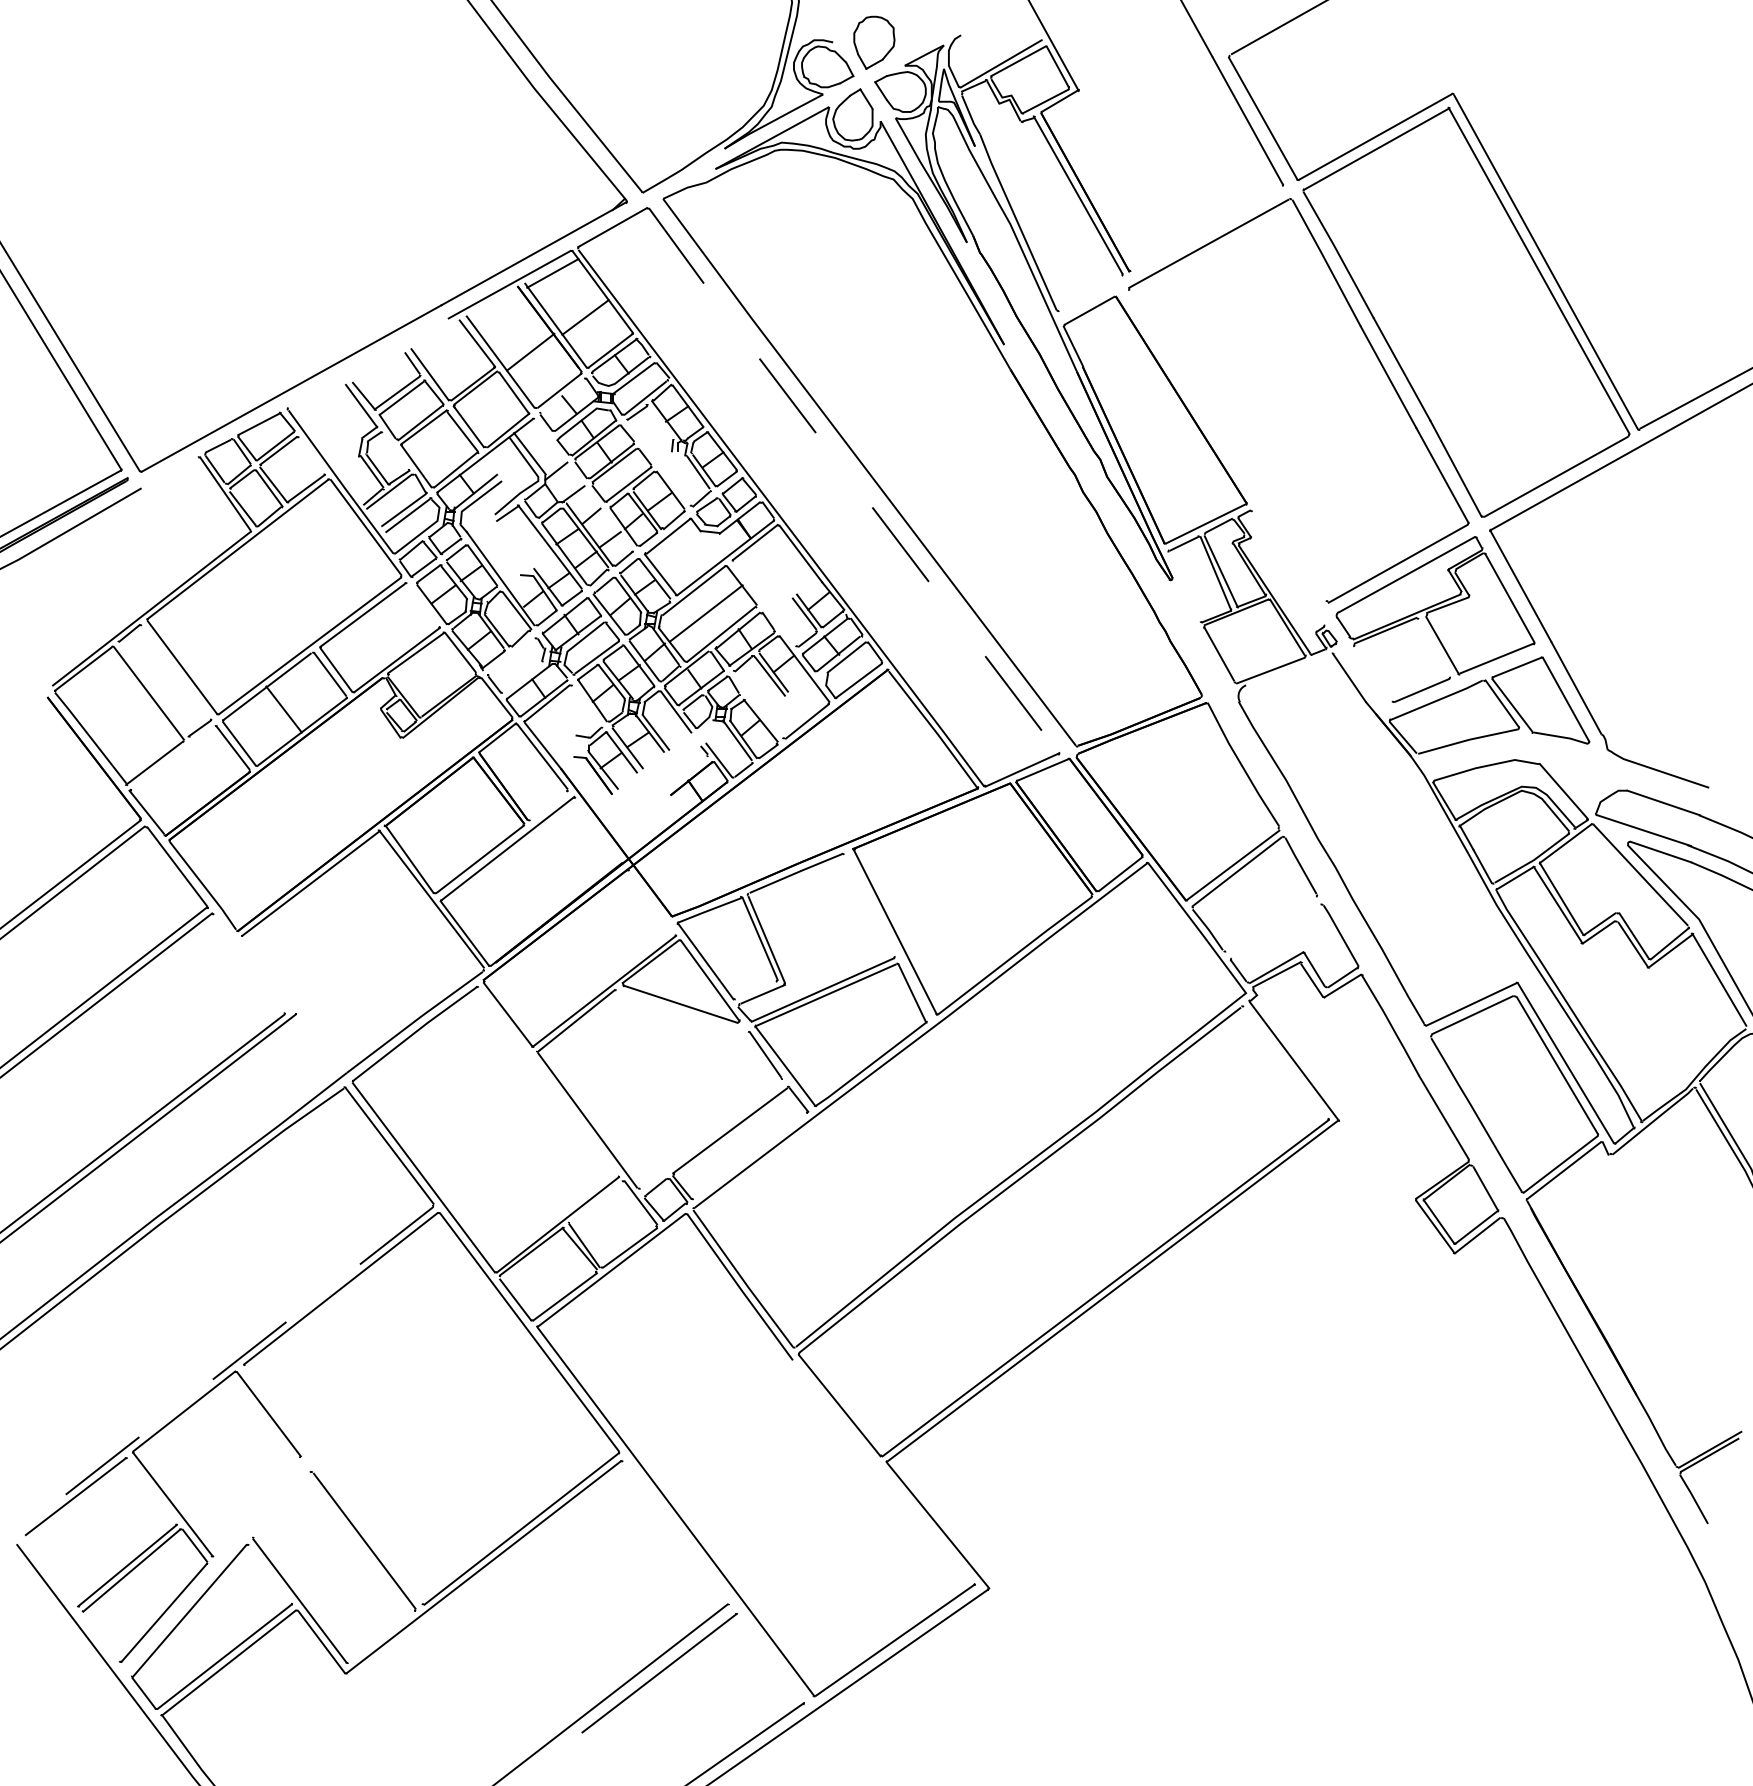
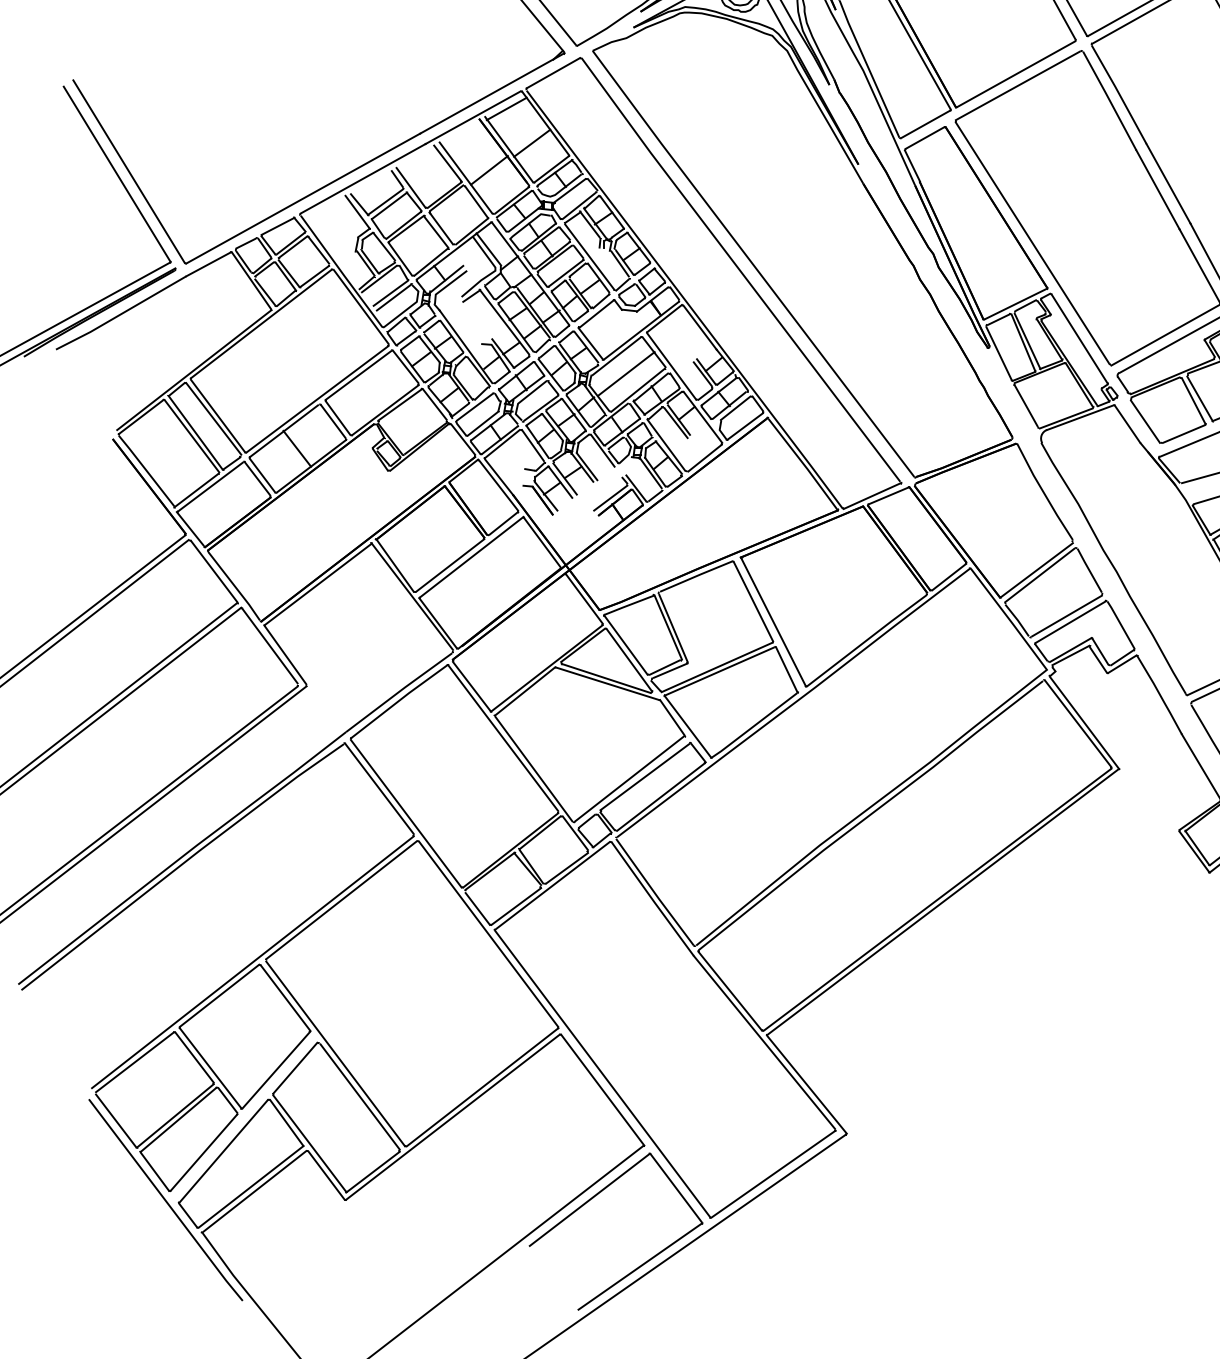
line: (1206, 228) -> (1016, 73), added
line: (1090, 292) -> (925, 123), added
line: (368, 362) -> (363, 178), added
line: (562, 395) -> (514, 204), added
line: (659, 422) -> (589, 225), added
line: (1227, 444) -> (1032, 242), added
line: (395, 450) -> (384, 246), added
line: (311, 454) -> (318, 250), added
line: (658, 462) -> (589, 256), added
line: (169, 472) -> (207, 264), added
line: (851, 480) -> (739, 270), dashed -> solid
line: (583, 484) -> (530, 273), added
line: (1287, 568) -> (1079, 338), added
line: (1184, 587) -> (998, 353), added
line: (764, 603) -> (671, 366), added
line: (423, 604) -> (405, 366), added
line: (1434, 647) -> (1193, 400), added
line: (511, 656) -> (474, 407), added
line: (1288, 669) -> (1080, 417), added
line: (176, 671) -> (213, 419), added
line: (1372, 674) -> (1145, 421), added
line: (522, 676) -> (483, 423), added
line: (153, 688) -> (195, 432), added
line: (757, 704) -> (666, 444), added
line: (586, 705) -> (532, 445), added
line: (173, 757) -> (211, 486), added
line: (686, 772) -> (610, 497), added
line: (549, 804) -> (504, 522), added
line: (598, 829) -> (542, 542), added
line: (652, 901) -> (584, 598), added
line: (869, 905) -> (753, 601), added
line: (1271, 924) -> (1066, 616), added
line: (1276, 931) -> (1070, 621), added
line: (249, 962) -> (270, 645), added
line: (268, 973) -> (285, 654), added
line: (755, 990) -> (664, 667), added
line: (681, 1010) -> (606, 683), added
line: (1286, 1062) -> (1078, 723), added
line: (547, 1080) -> (502, 737), added
line: (710, 1132) -> (629, 778), added
line: (750, 1156) -> (660, 797), added
line: (595, 1202) -> (539, 832), added
line: (226, 1368) -> (252, 962), dashed -> solid
line: (883, 1471) -> (764, 1042), added
line: (333, 1485) -> (335, 1053), added
line: (151, 1490) -> (193, 1057), added
line: (281, 1504) -> (295, 1068), added
line: (257, 1506) -> (276, 1069), added
line: (675, 1532) -> (602, 1090), added
line: (51, 1571) -> (116, 1120), added
line: (270, 1574) -> (286, 1122), added
line: (101, 1636) -> (154, 1171), added
line: (380, 1637) -> (372, 1171), added
line: (770, 1657) -> (676, 1187), added

